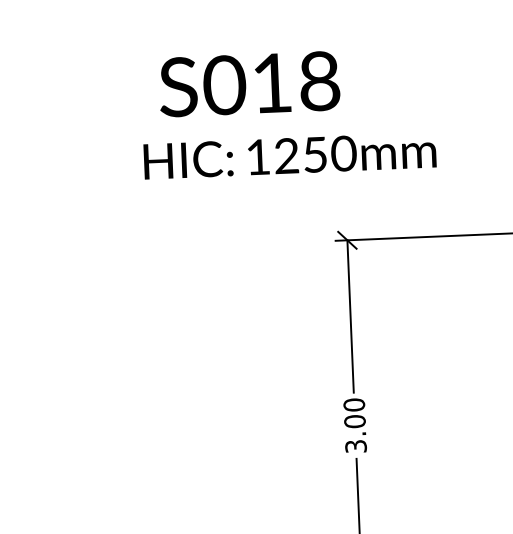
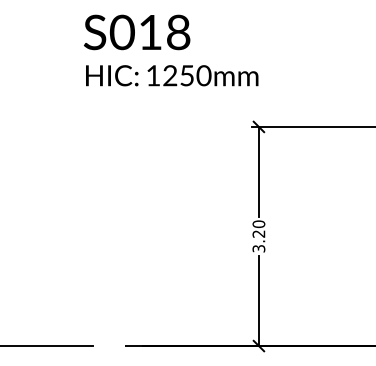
text: (250, 84) -> (137, 32), moved
text: (290, 155) -> (172, 75), moved
text: (354, 420) -> (258, 233), 3.00 -> 3.20

